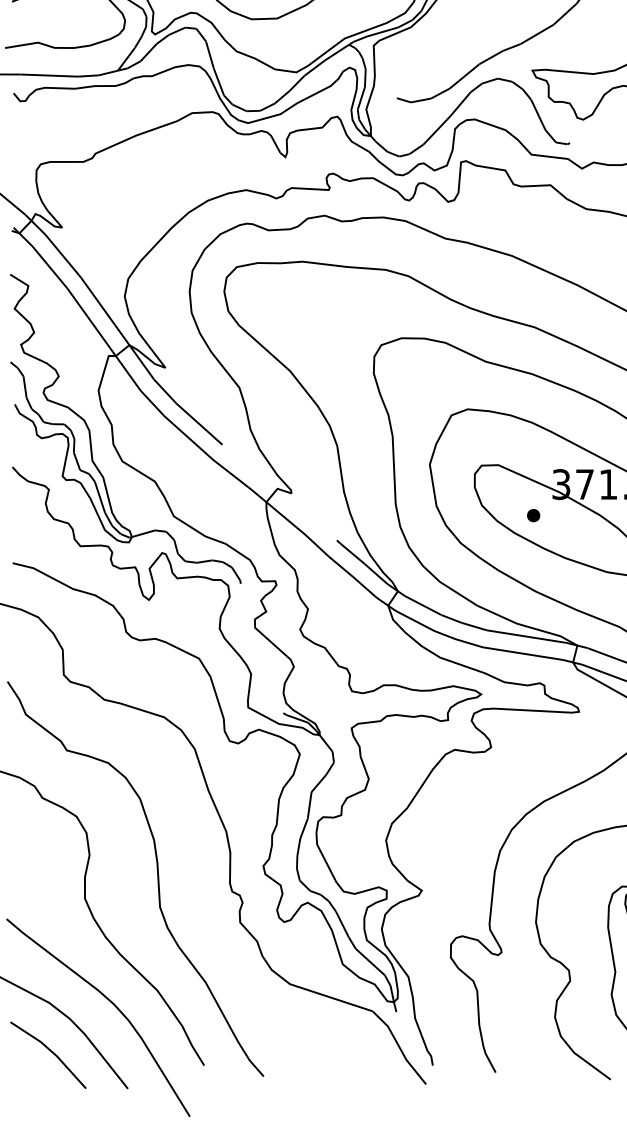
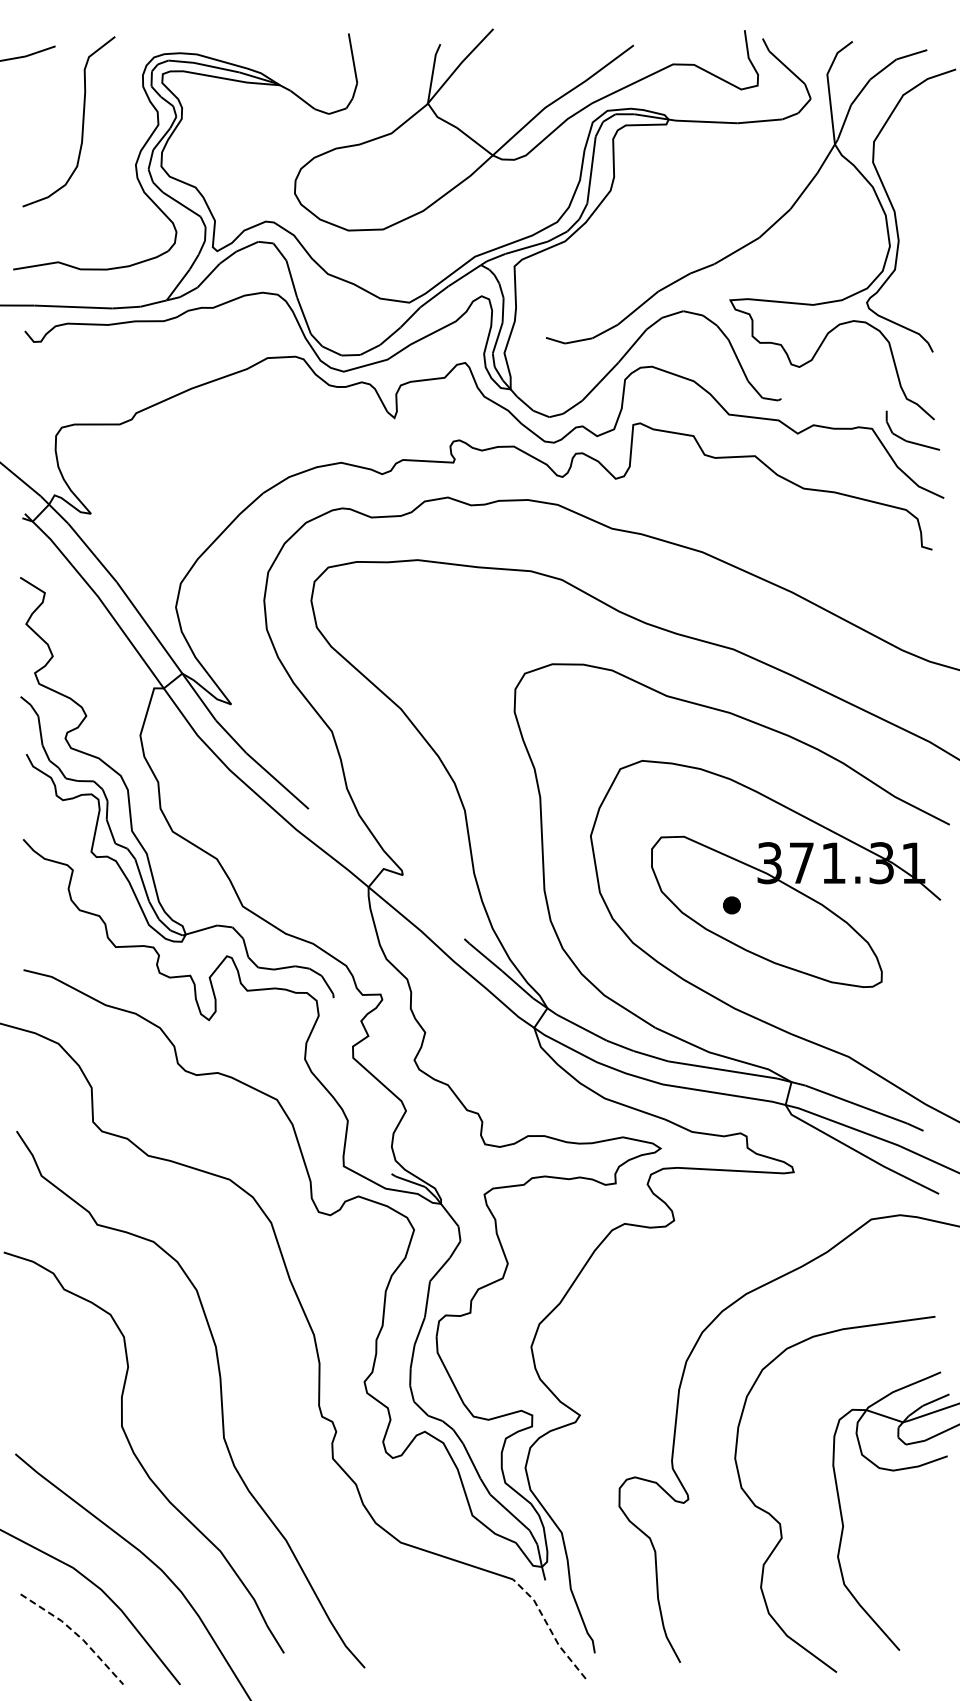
line: (399, 1047) -> (549, 1628), solid -> dashed
line: (51, 1051) -> (76, 1634), solid -> dashed

